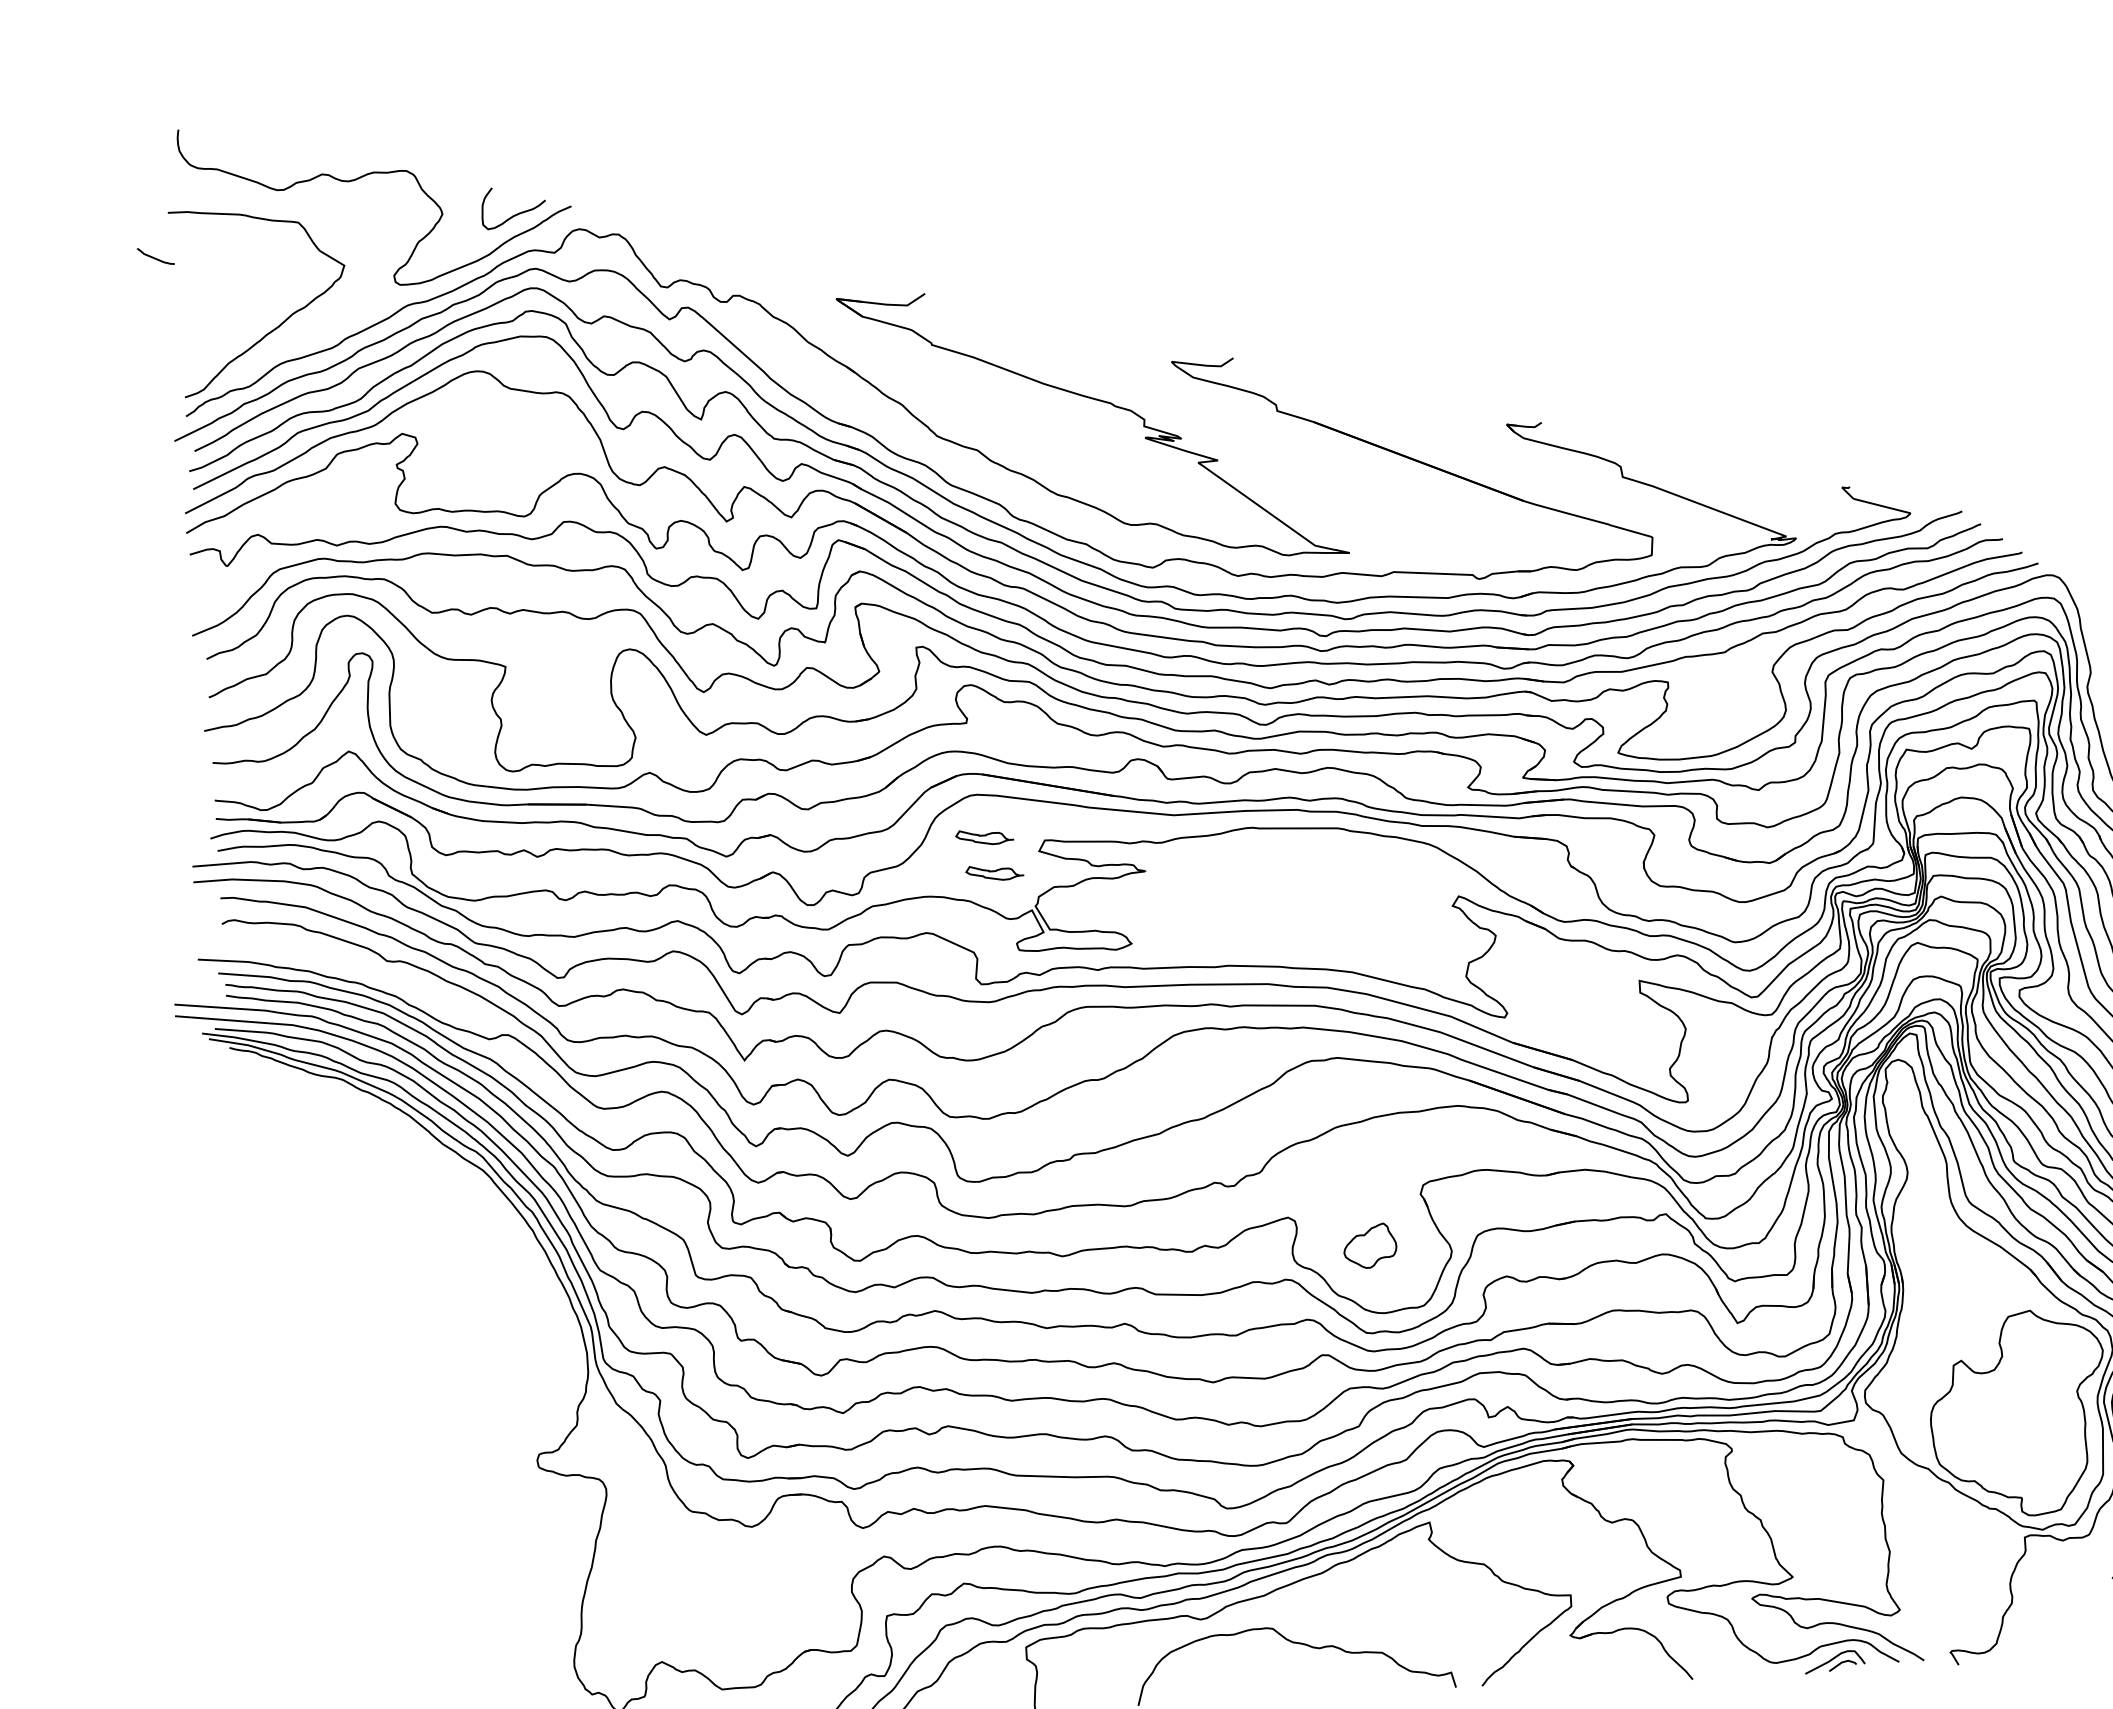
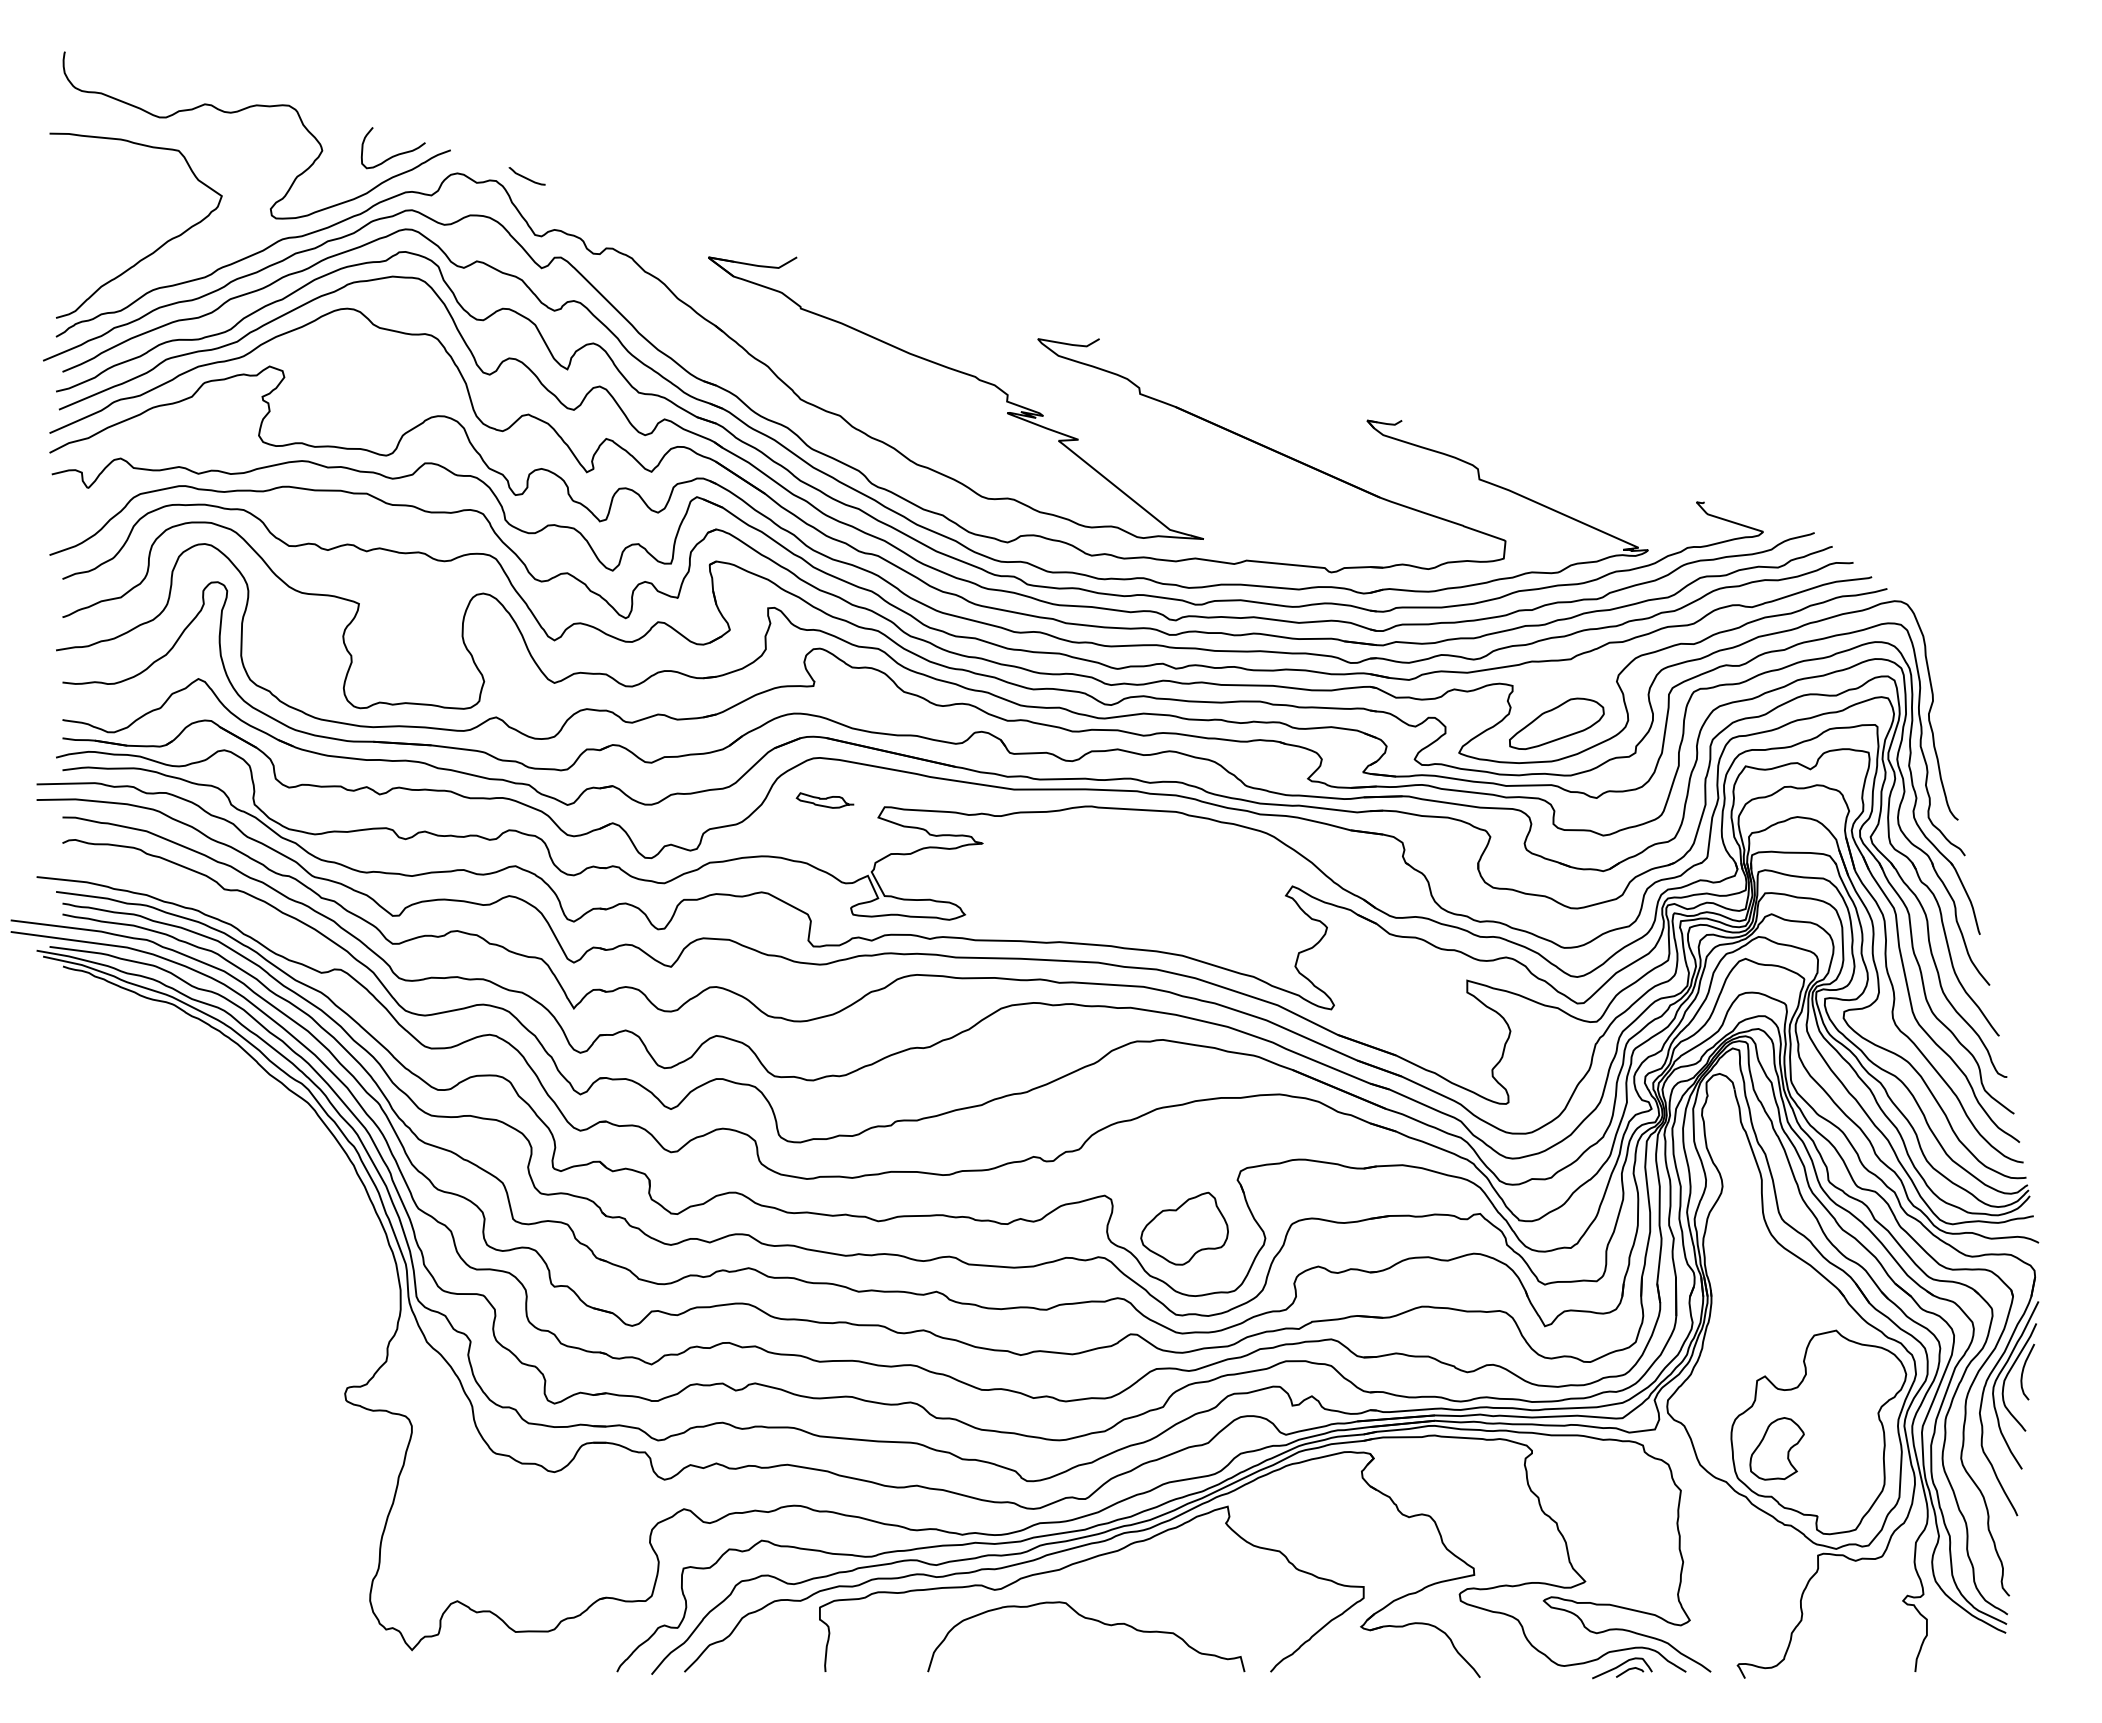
curve: (154, 256) -> (525, 176), moved
part: (1714, 717) -> (1556, 723), added
curve: (994, 871) -> (832, 835), removed
part: (1370, 1245) -> (1184, 1228), size x1.67
part: (1976, 1432) -> (1776, 1448), added

